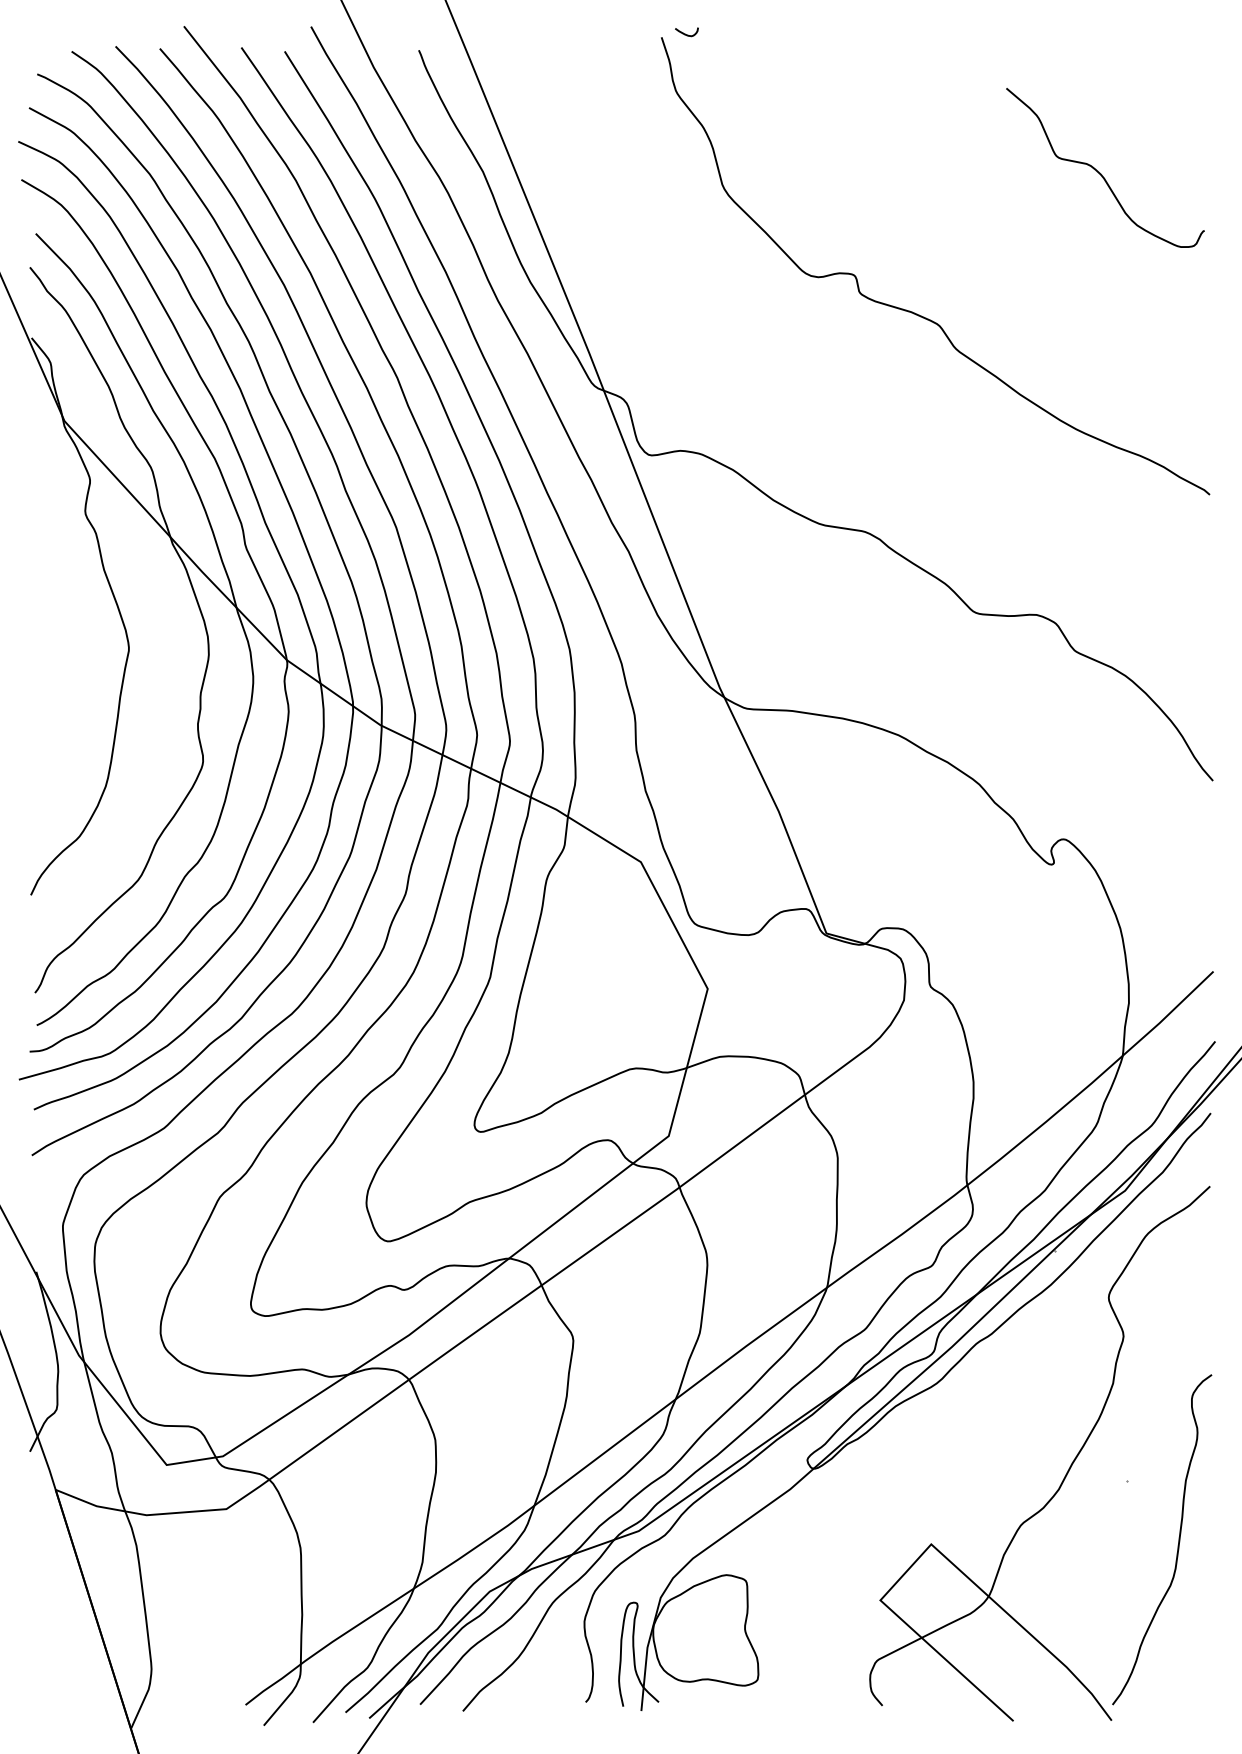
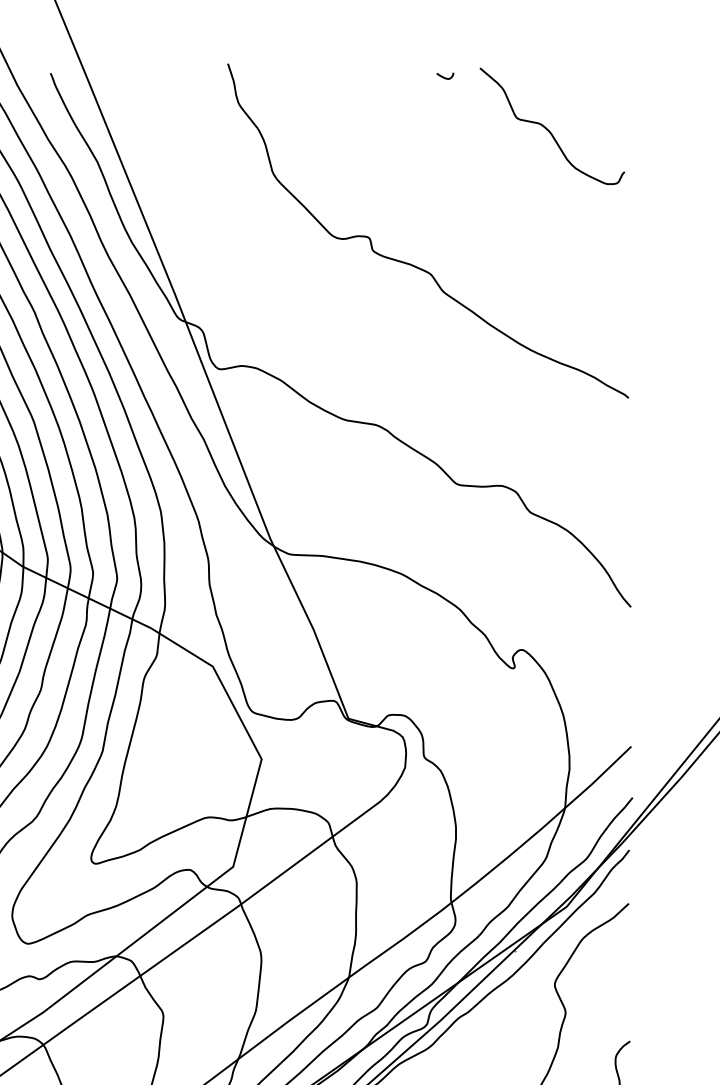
curve: (685, 33) -> (444, 77), moved
curve: (1100, 172) -> (548, 129), moved

